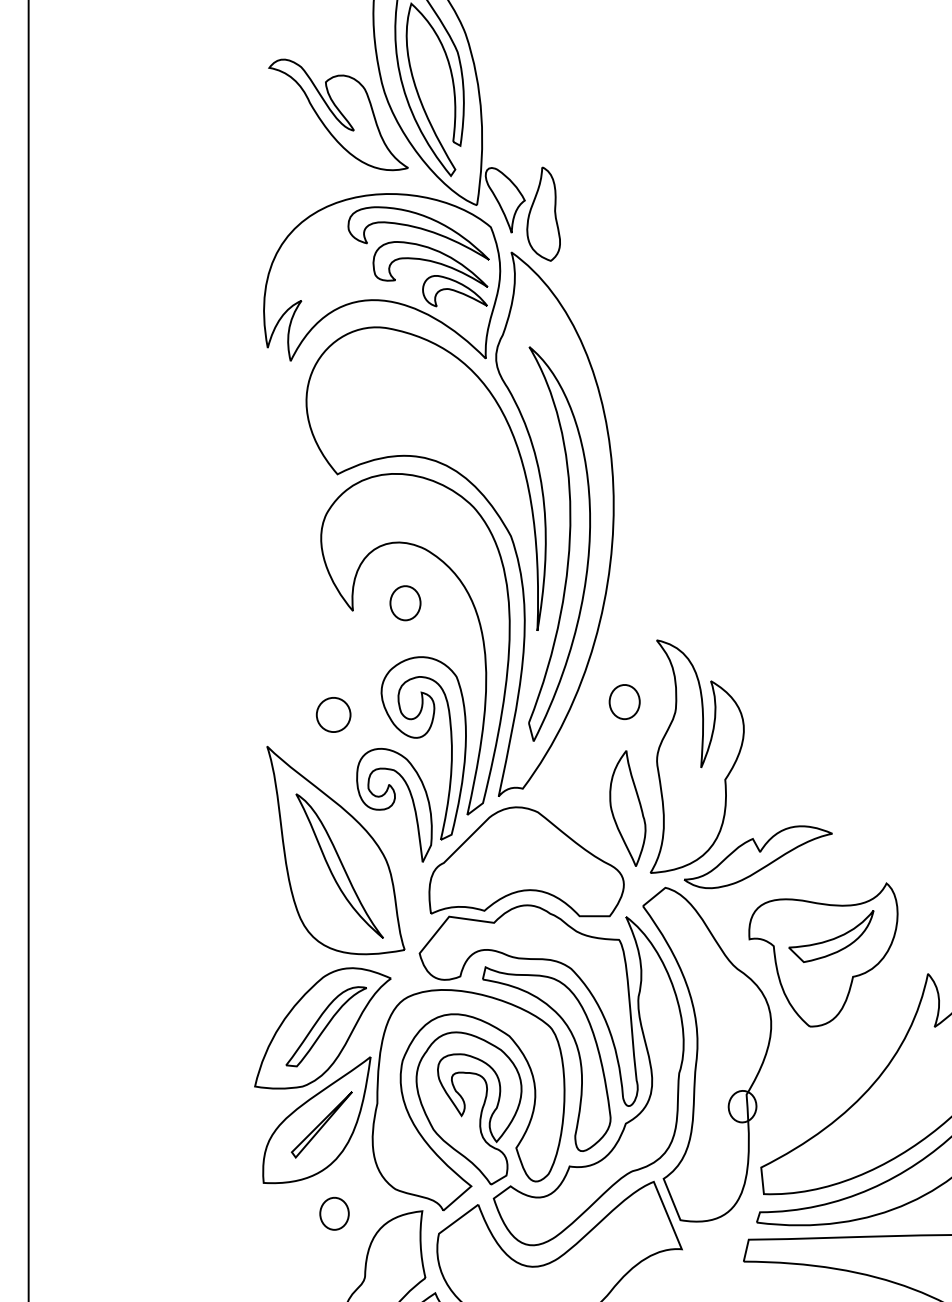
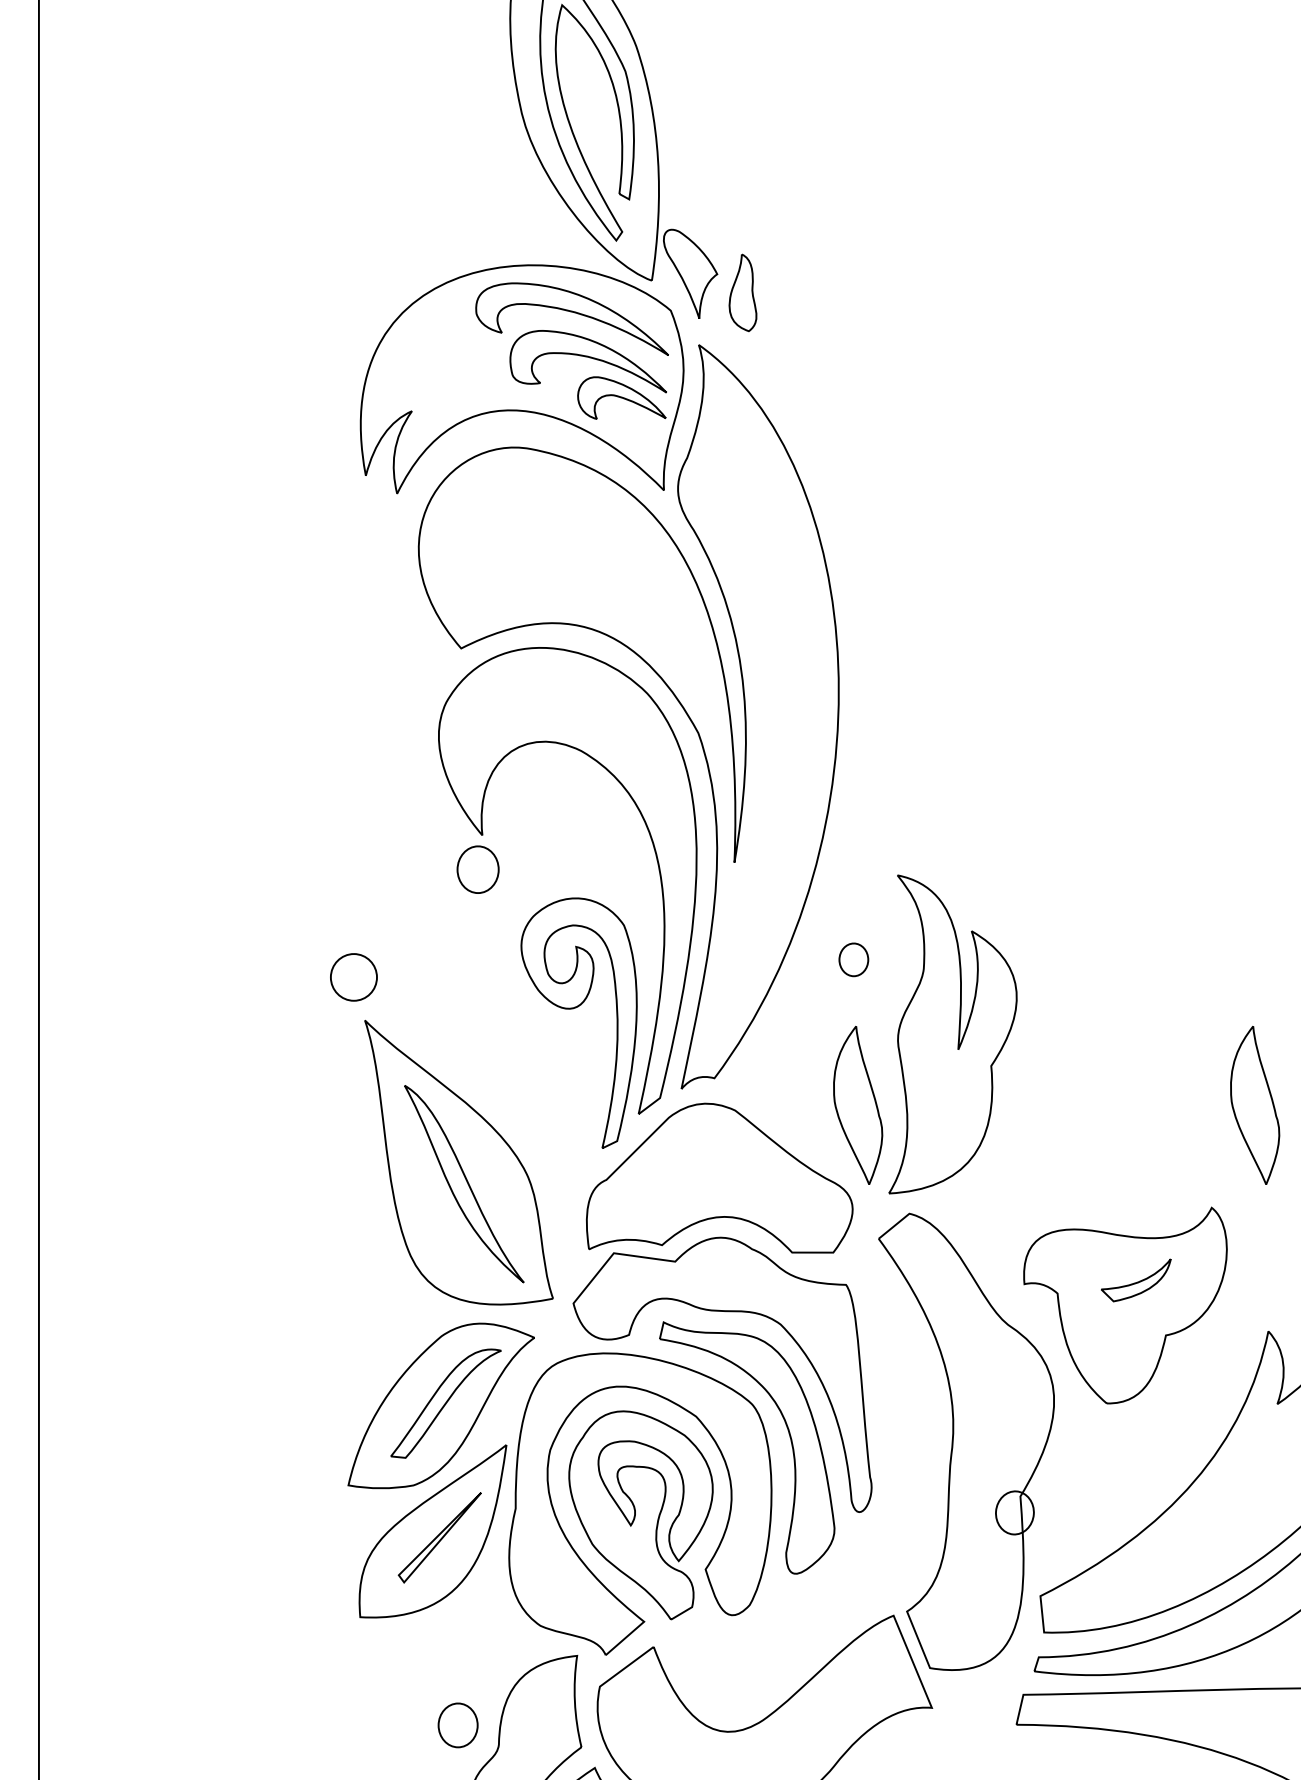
part: (338, 114) -> (462, 156), removed
part: (543, 213) -> (742, 292), size x0.6
part: (568, 543) -> (777, 743), removed
part: (405, 603) -> (477, 869), moved
part: (624, 701) -> (853, 959), size x0.7
part: (333, 715) -> (353, 977), moved
part: (394, 804) -> (538, 1100), removed
part: (918, 808) -> (1255, 1105), added
part: (758, 856) -> (1036, 1171), removed
part: (830, 936) -> (1135, 1280), size x0.6
part: (625, 1123) -> (854, 1535), removed
part: (334, 1213) -> (457, 1725), moved

